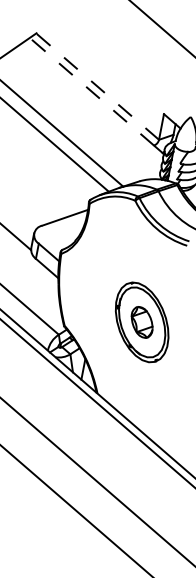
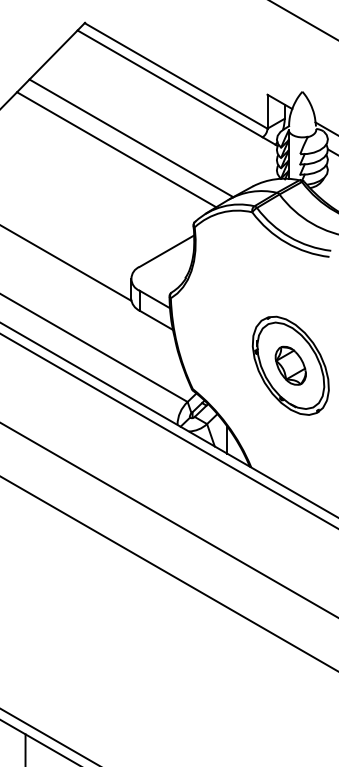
line: (97, 86) -> (176, 75), dashed -> solid
line: (92, 91) -> (170, 83), dashed -> solid

